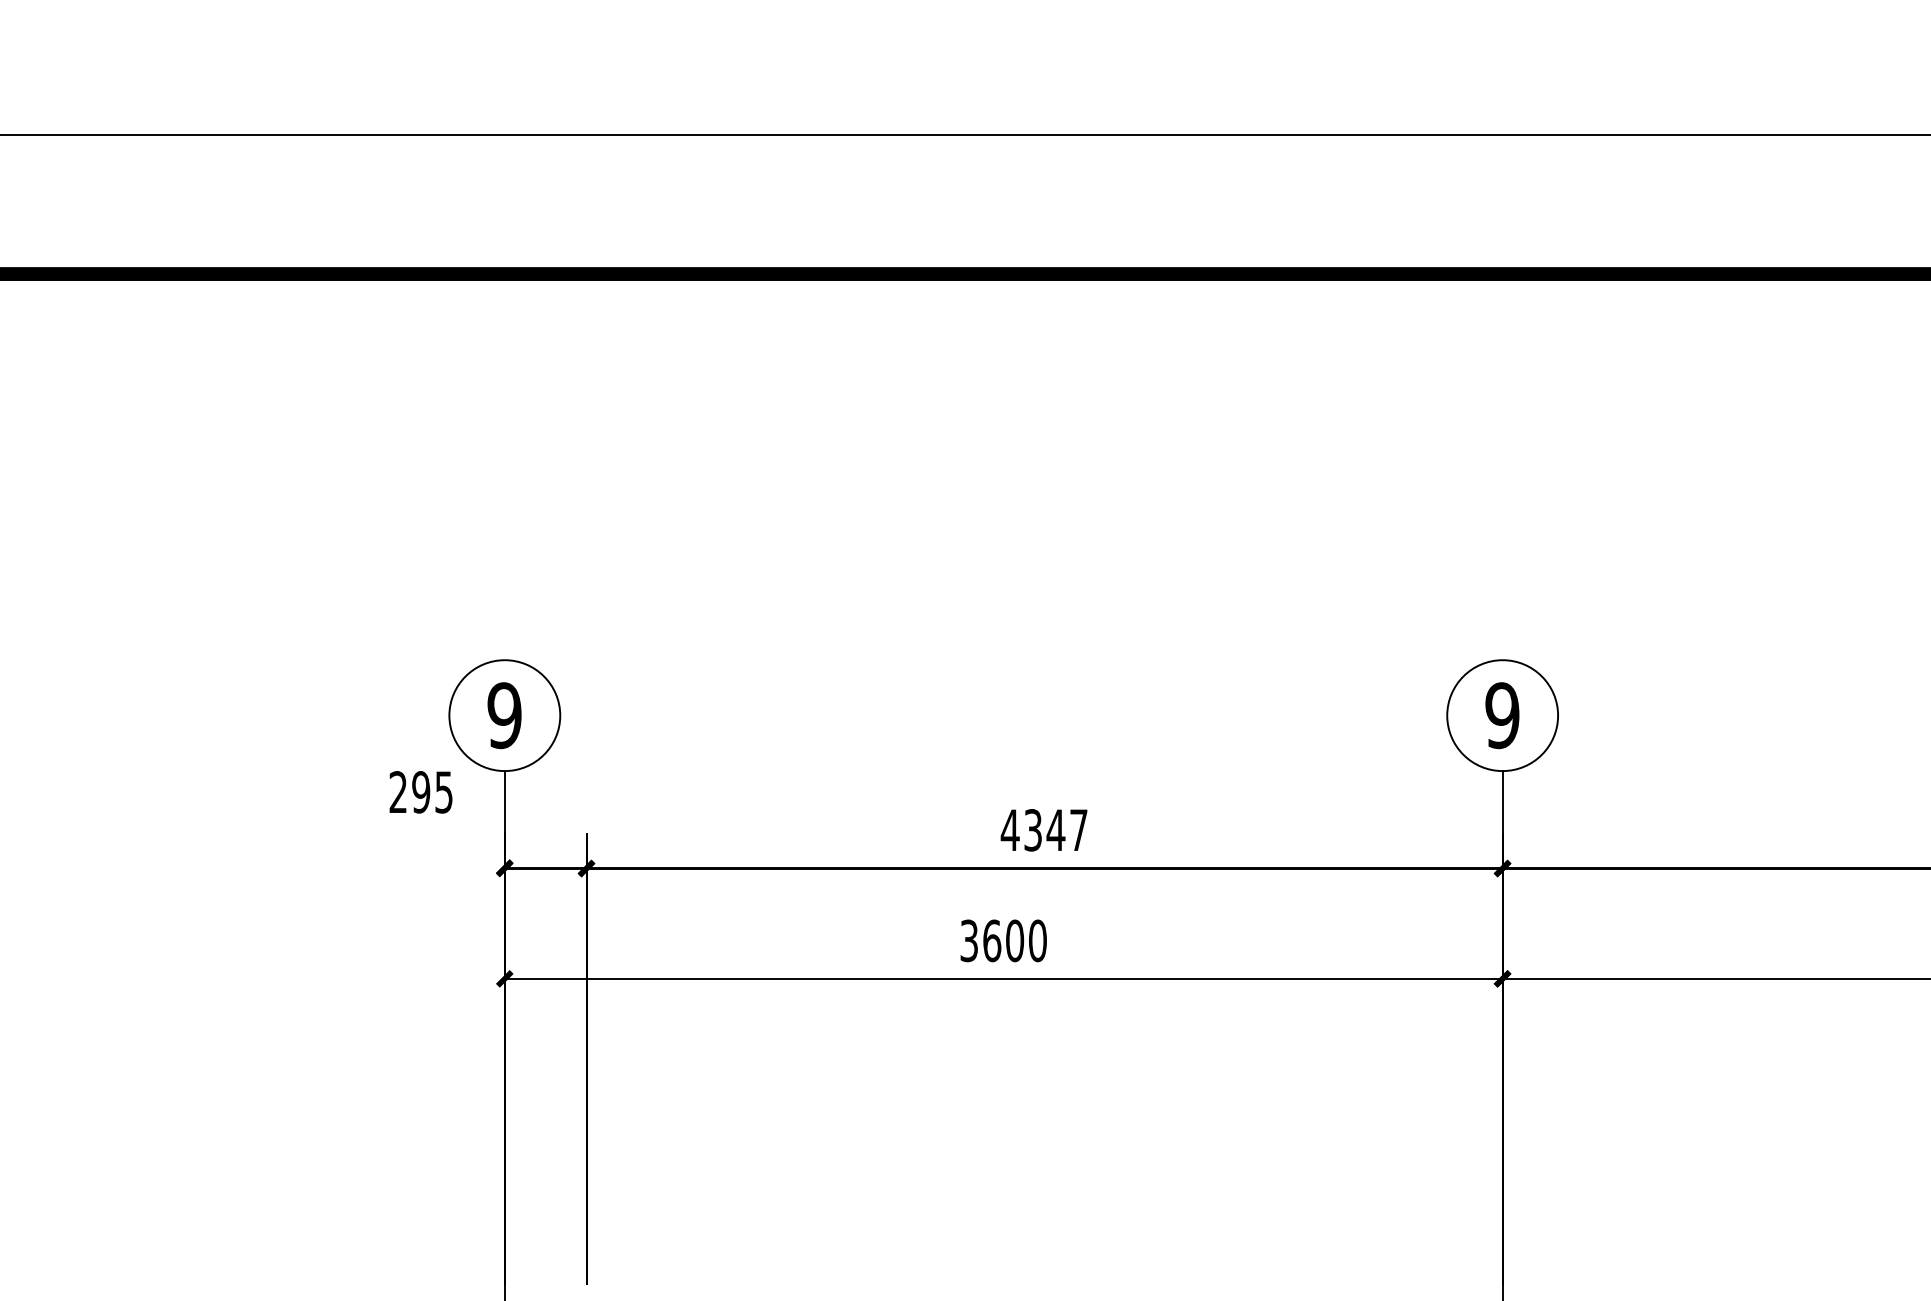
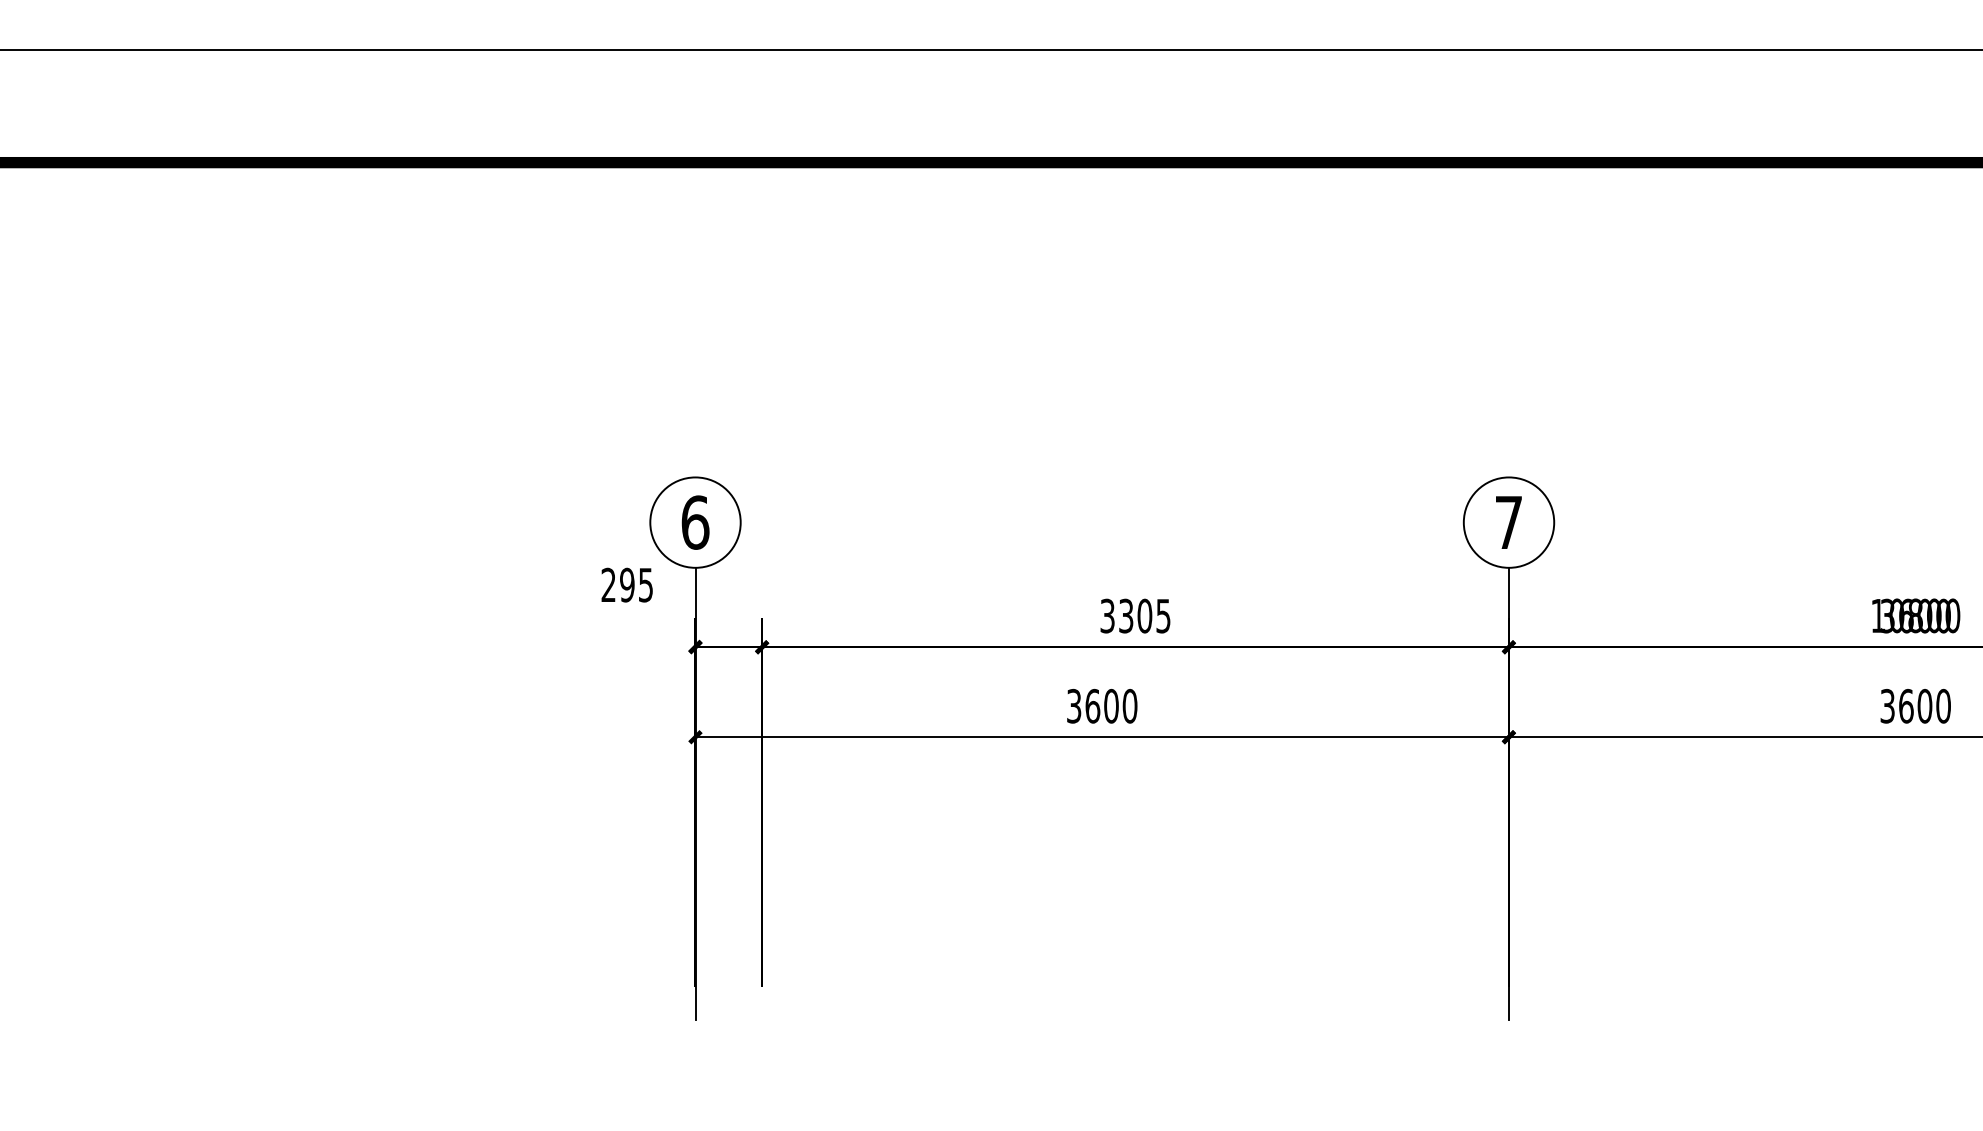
text: (504, 715) -> (695, 522), 9 -> 6
text: (1502, 715) -> (1508, 522), 9 -> 7
text: (1043, 829) -> (1134, 615), 4347 -> 3305

